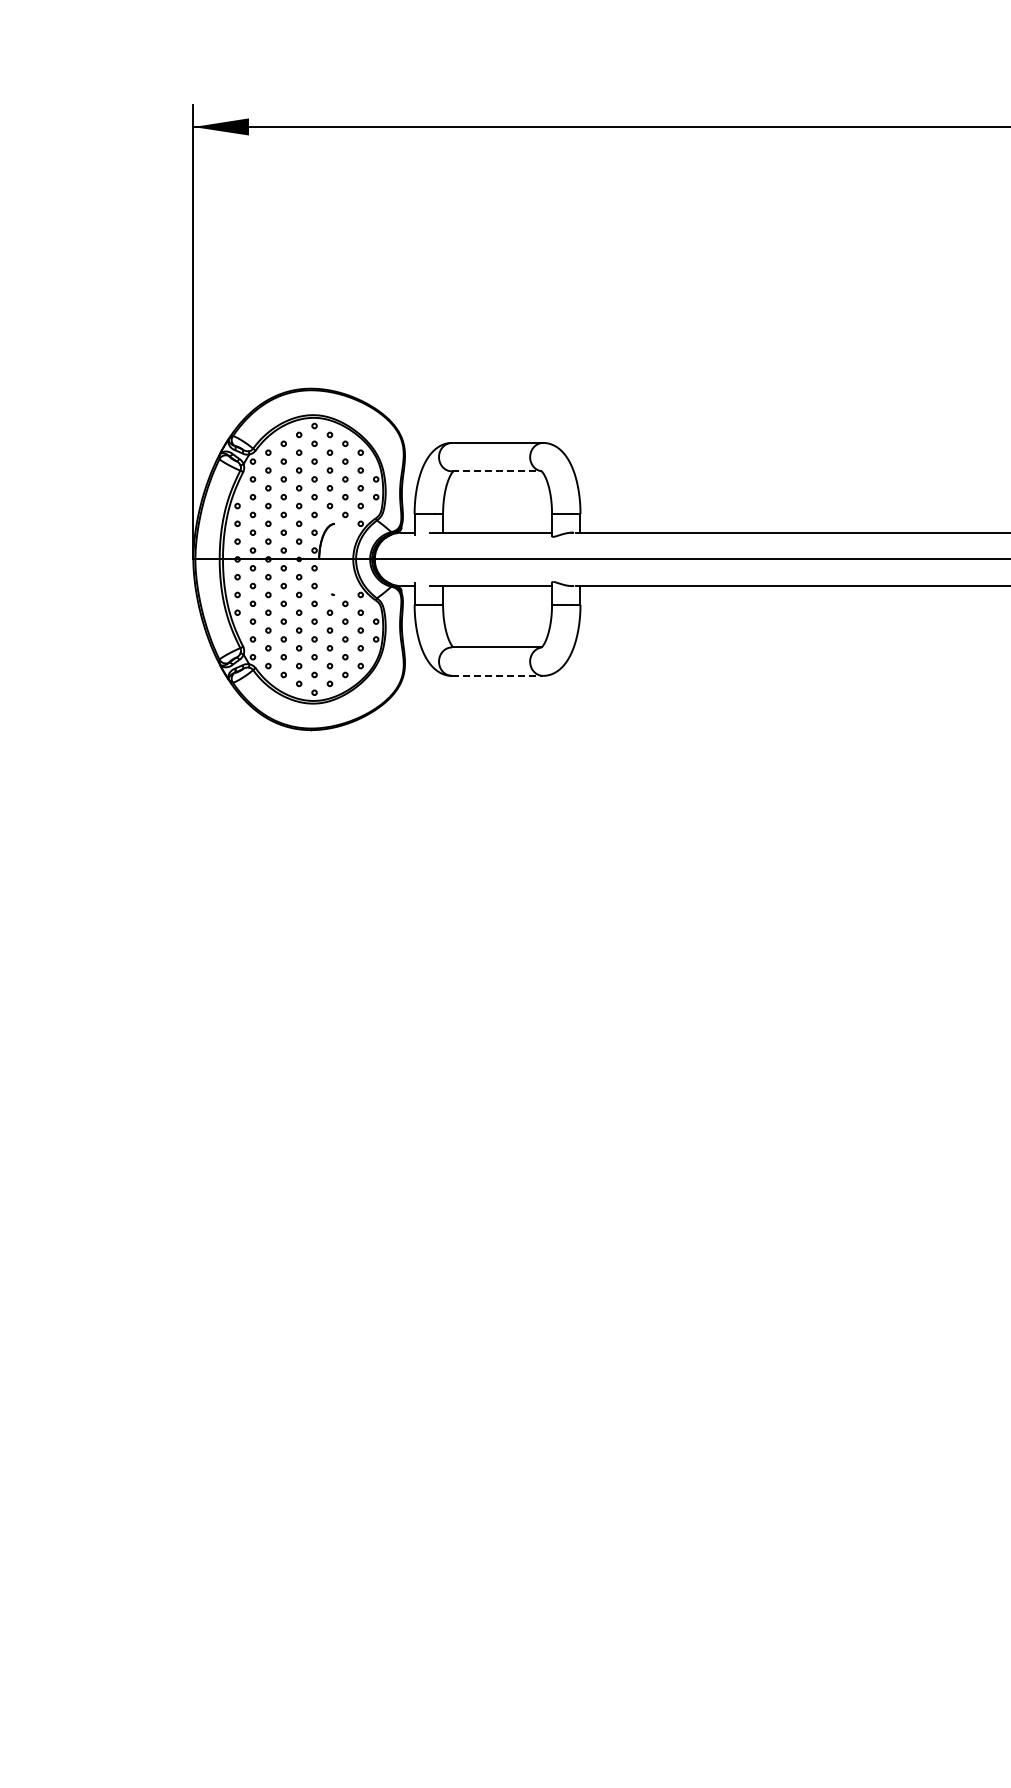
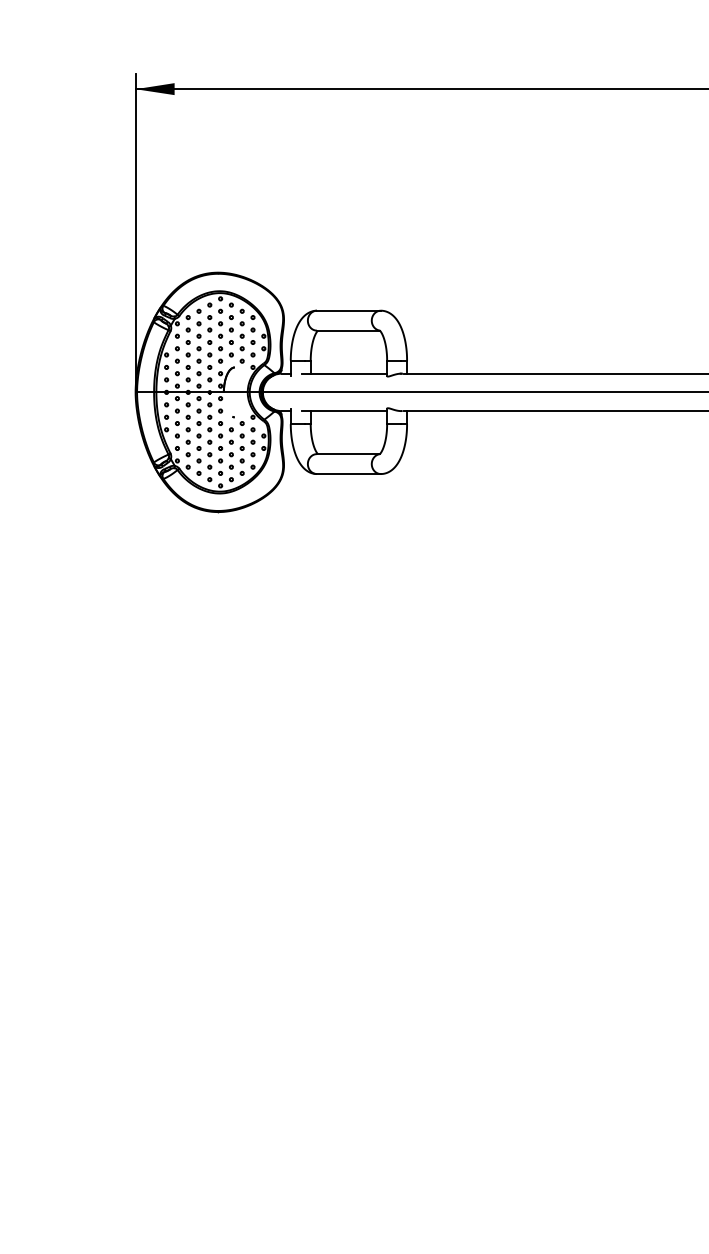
line: (496, 471) -> (348, 330), dashed -> solid
line: (497, 675) -> (348, 473), dashed -> solid

